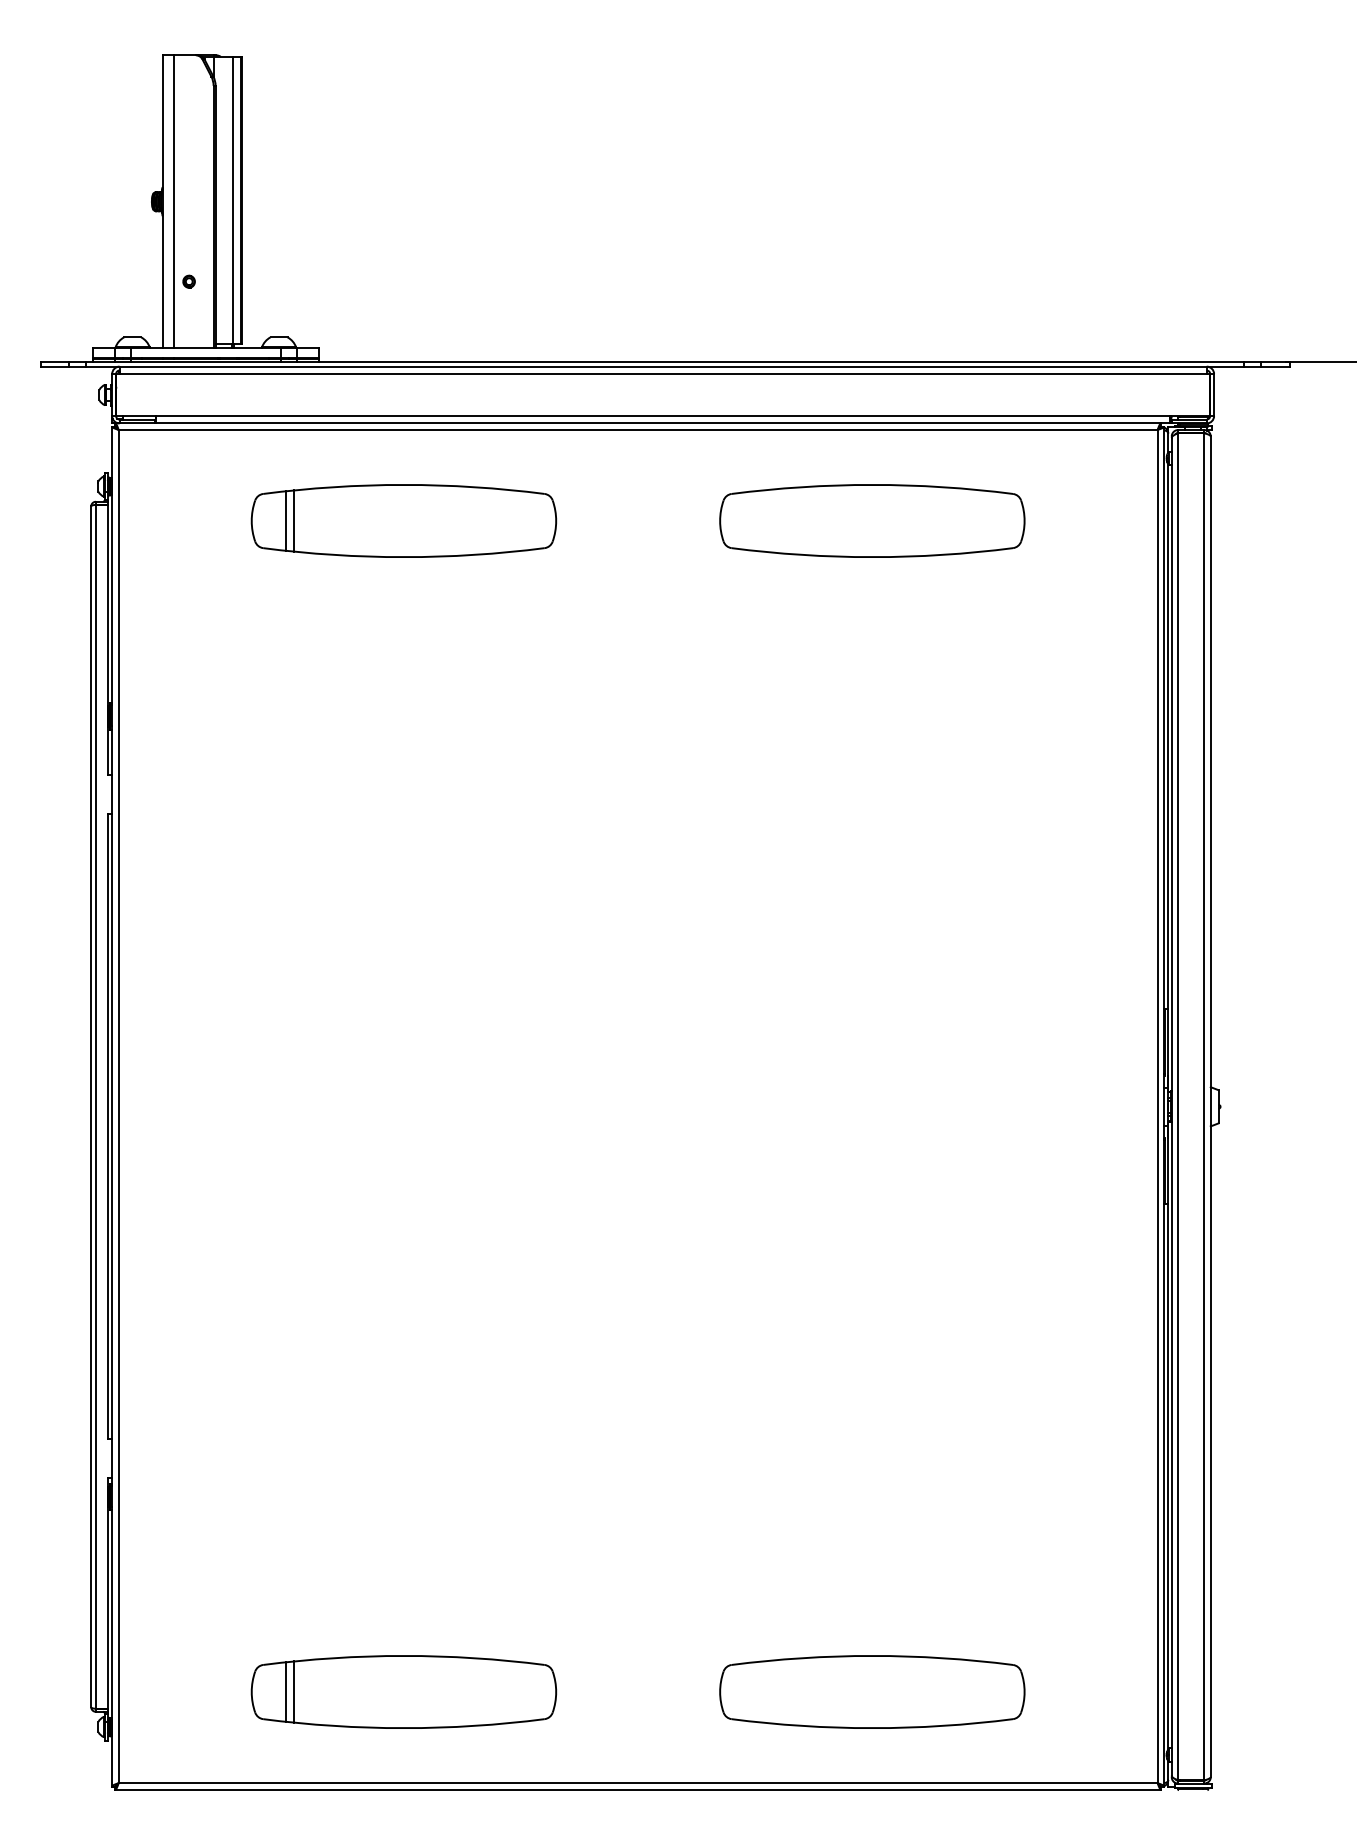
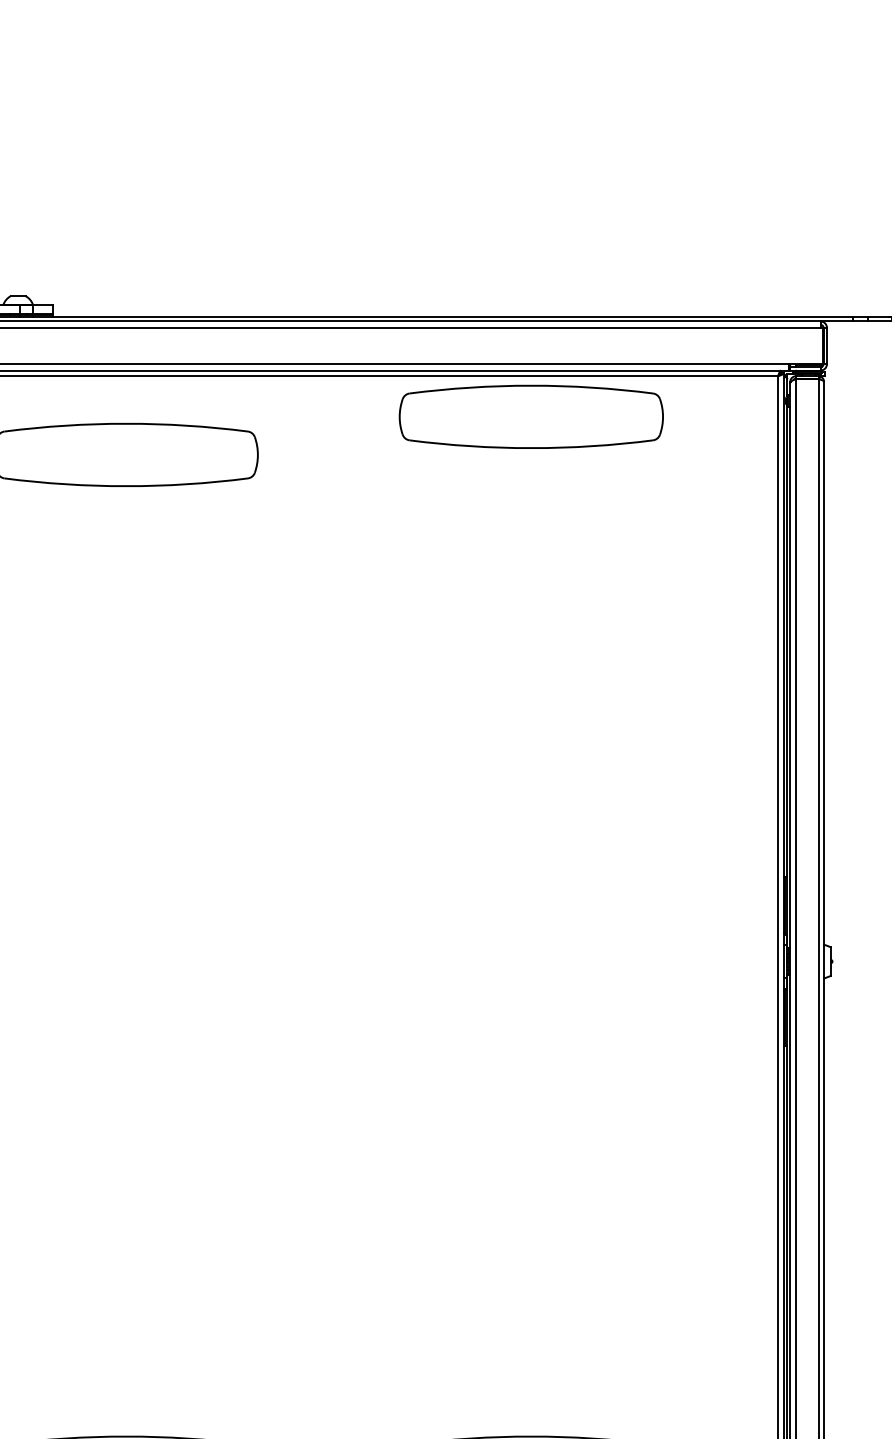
line: (286, 520) -> (24, 454), removed
line: (293, 520) -> (30, 454), removed
part: (872, 520) -> (531, 416), moved

